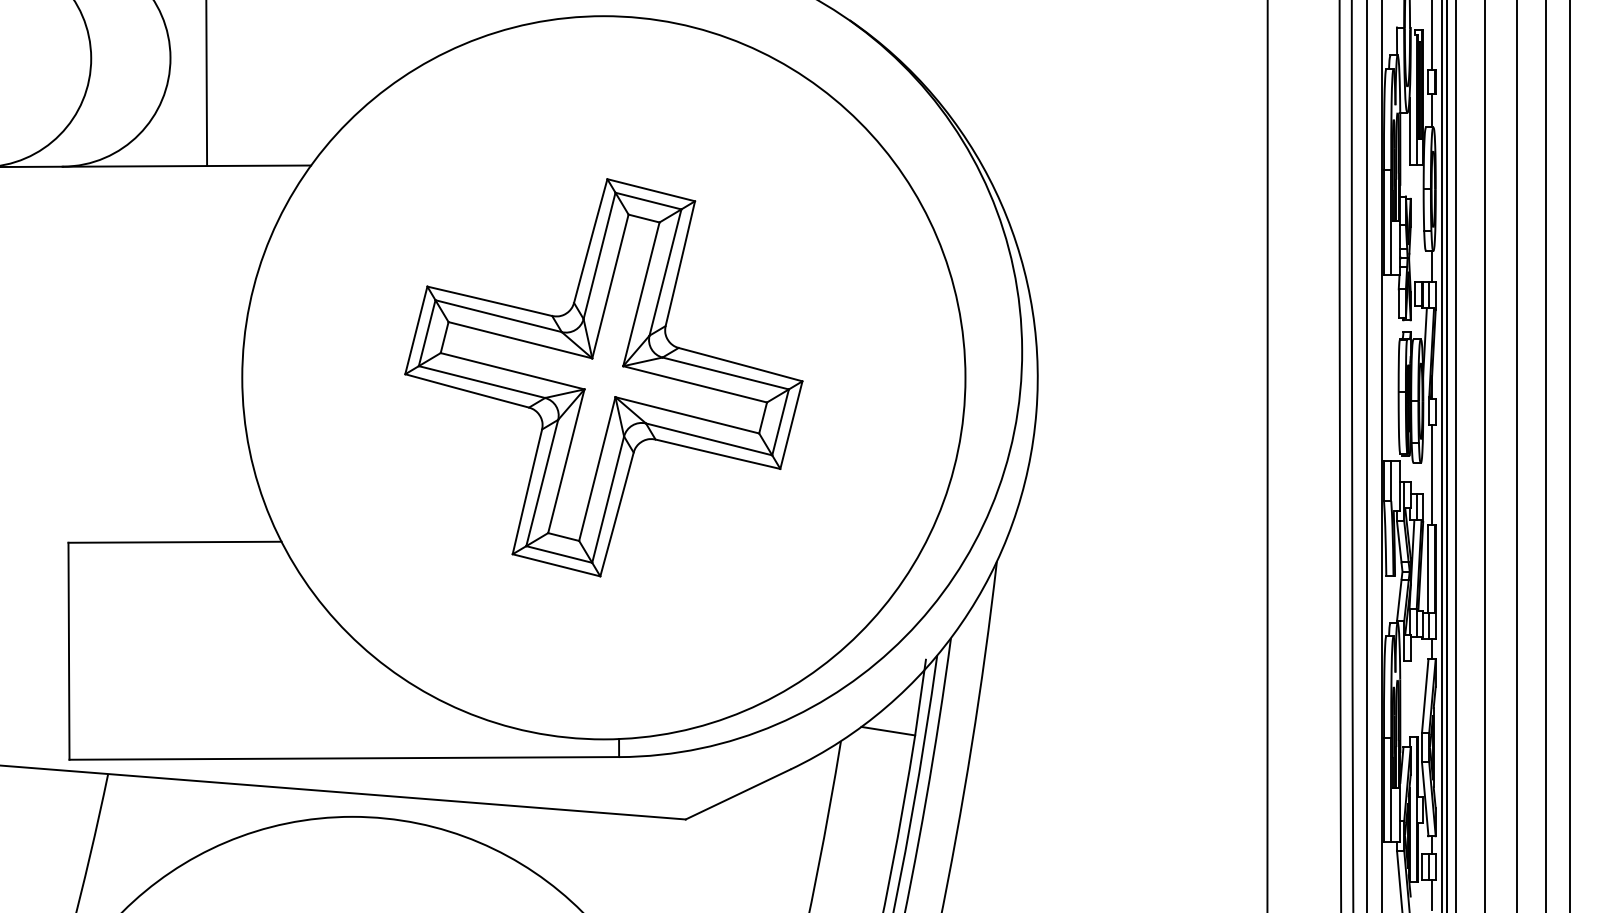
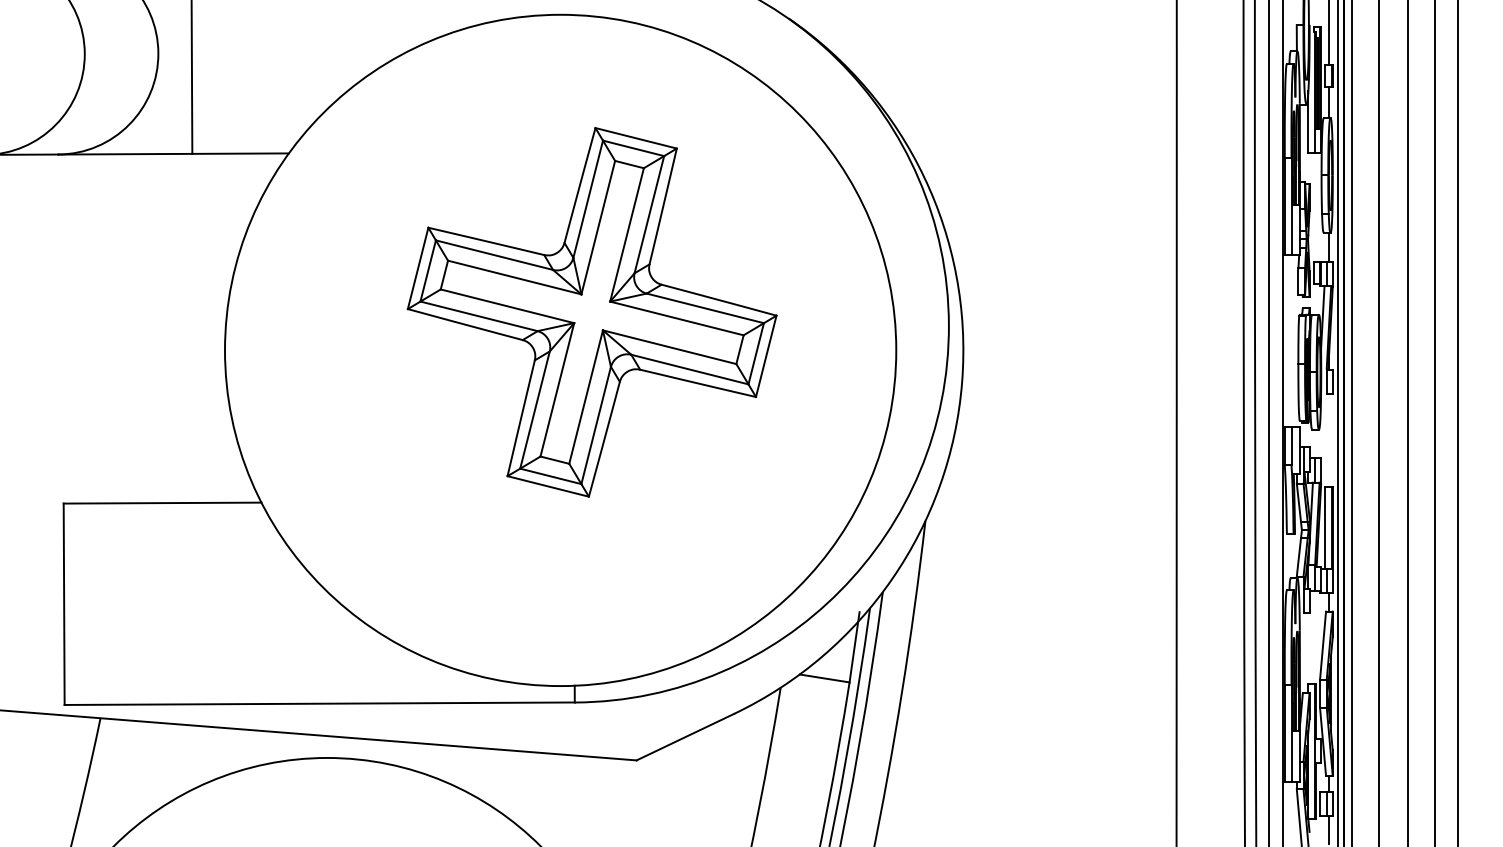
part: (603, 377) -> (591, 312), moved
line: (1432, 475) -> (1329, 441), removed

